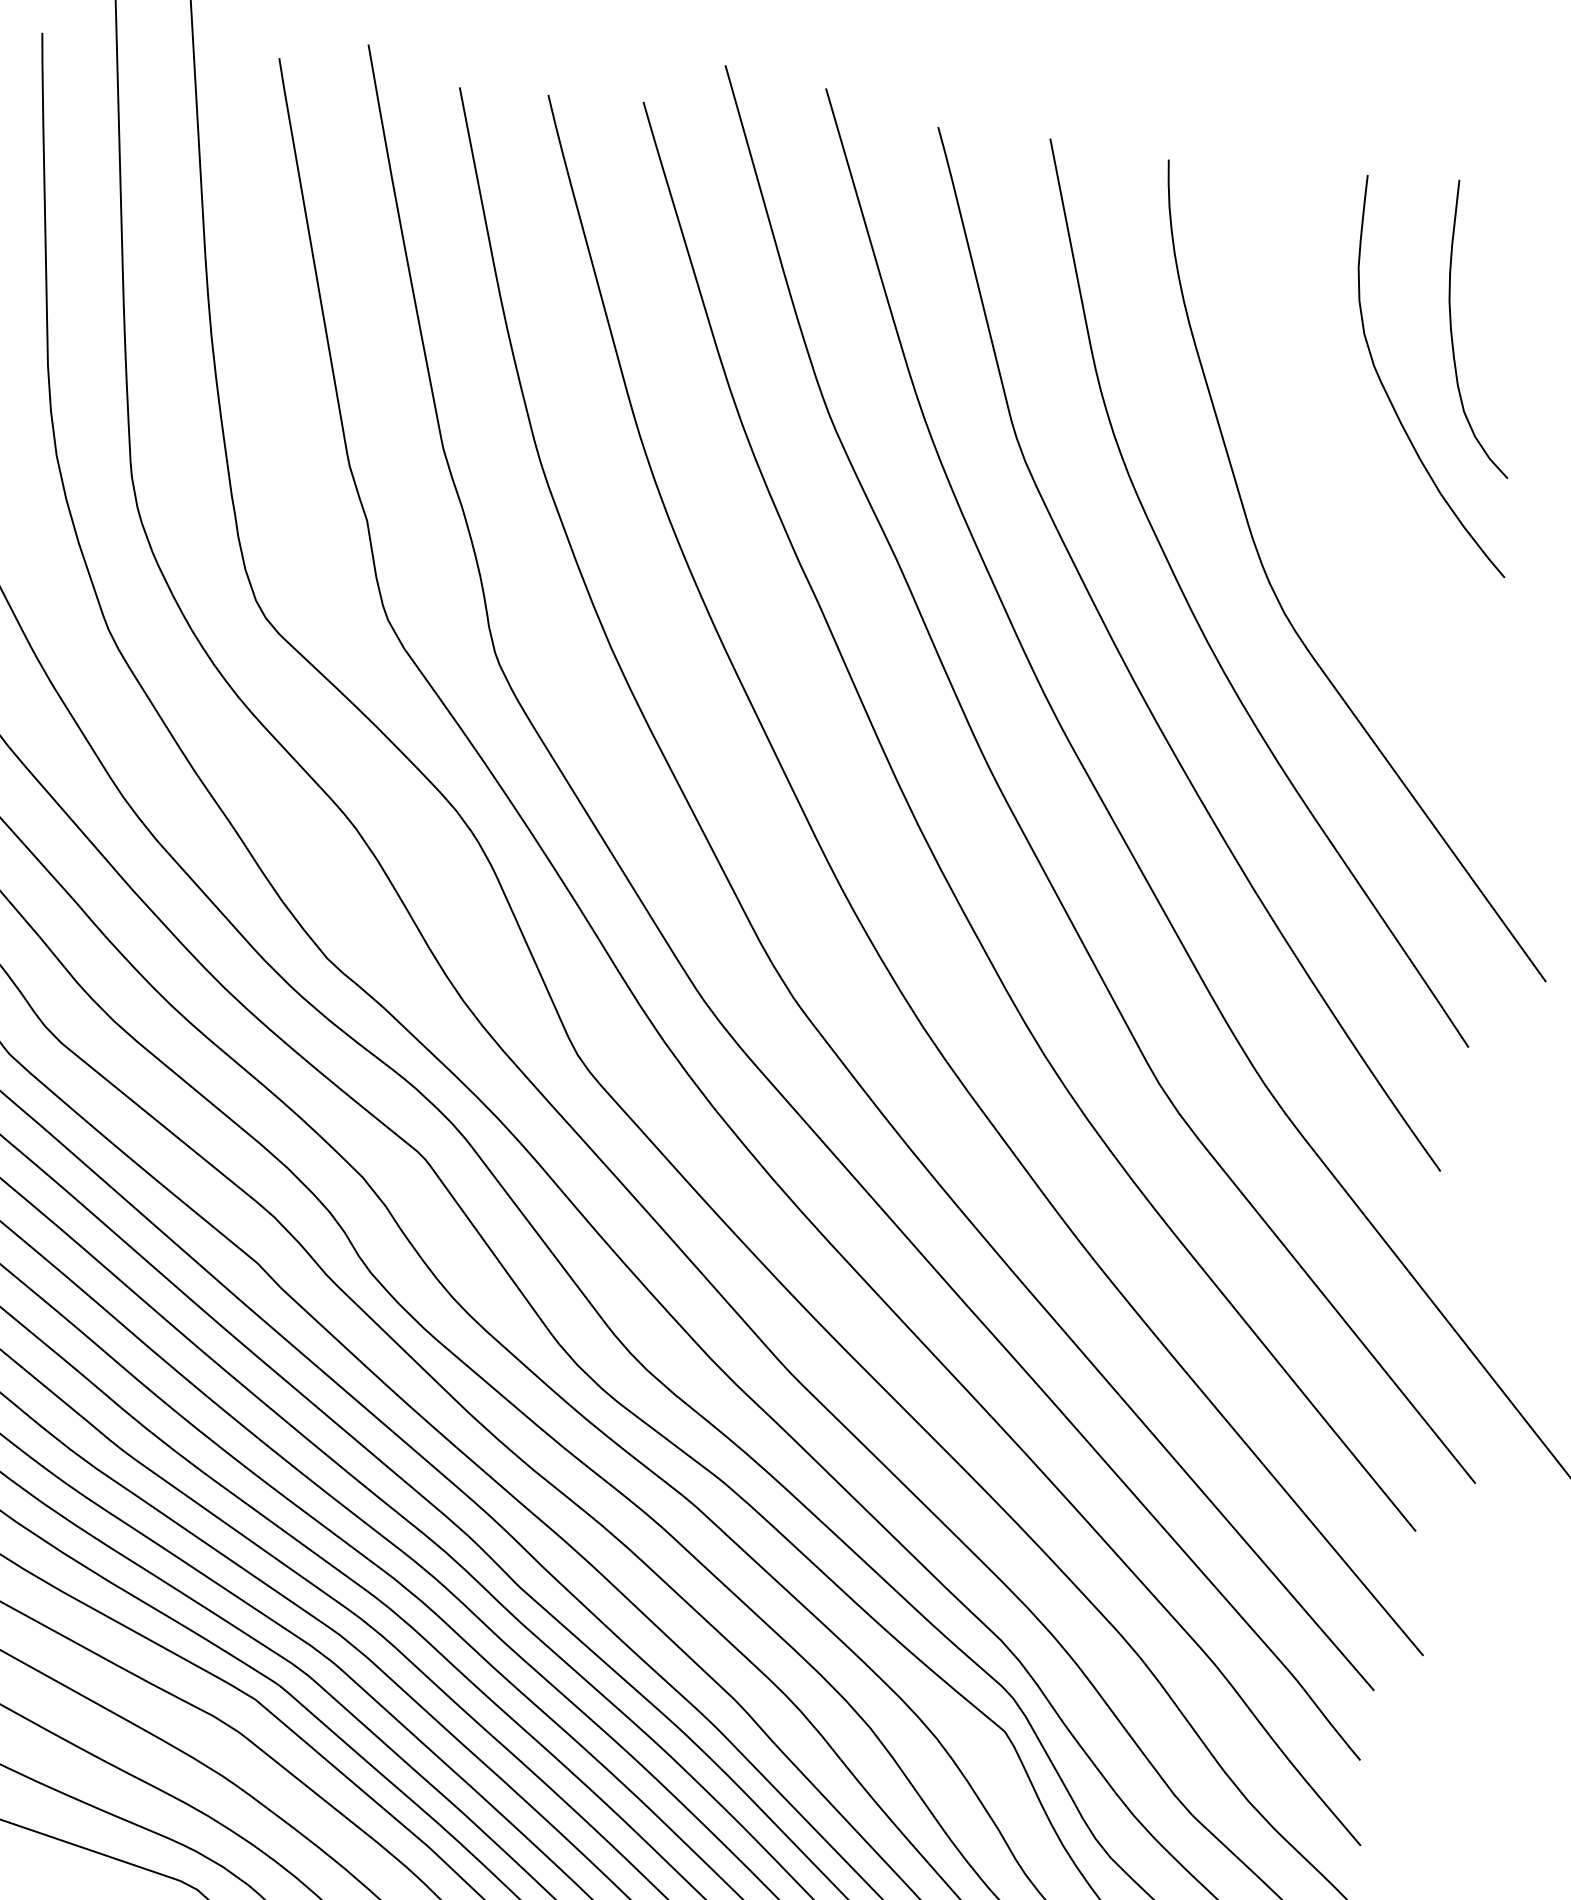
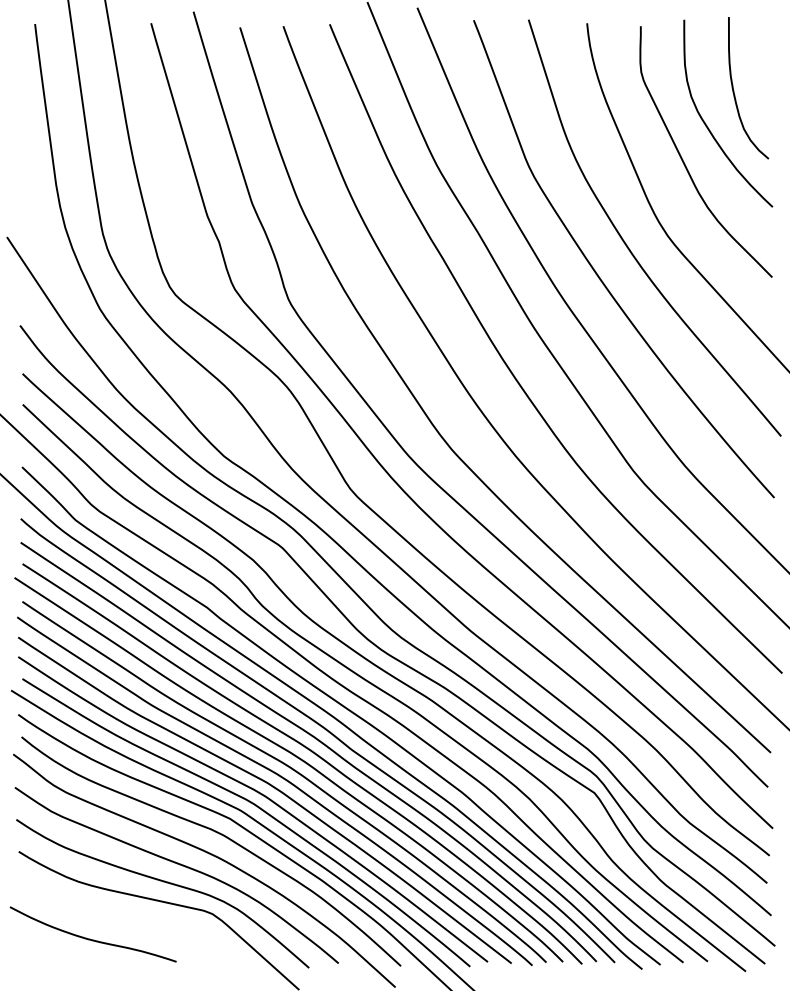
curve: (1335, 464) -> (684, 161), added

